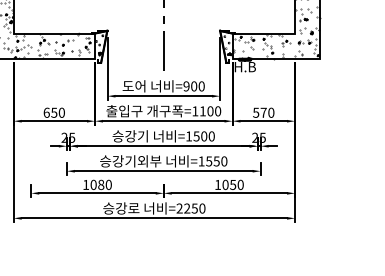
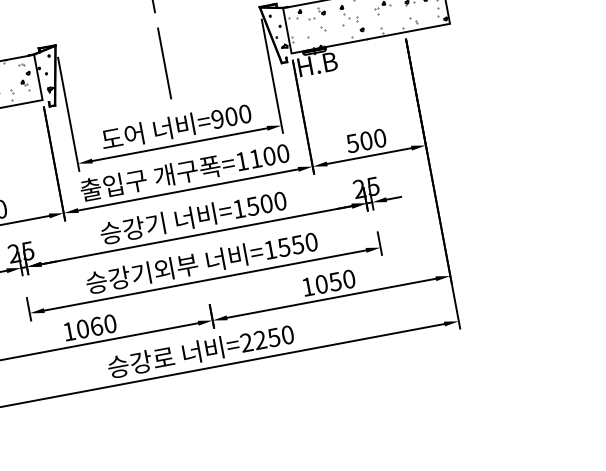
text: (263, 112) -> (365, 140), 570 -> 500
text: (101, 184) -> (96, 325), 1080 -> 1060

